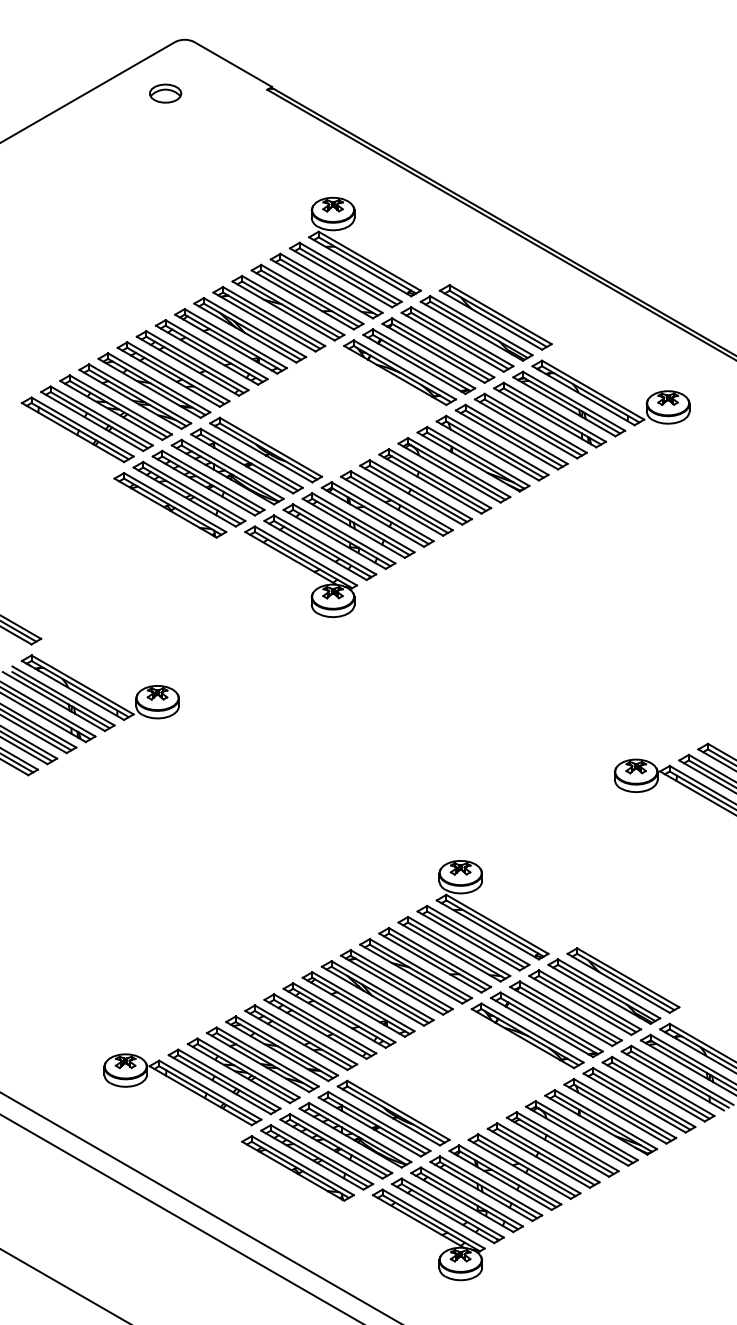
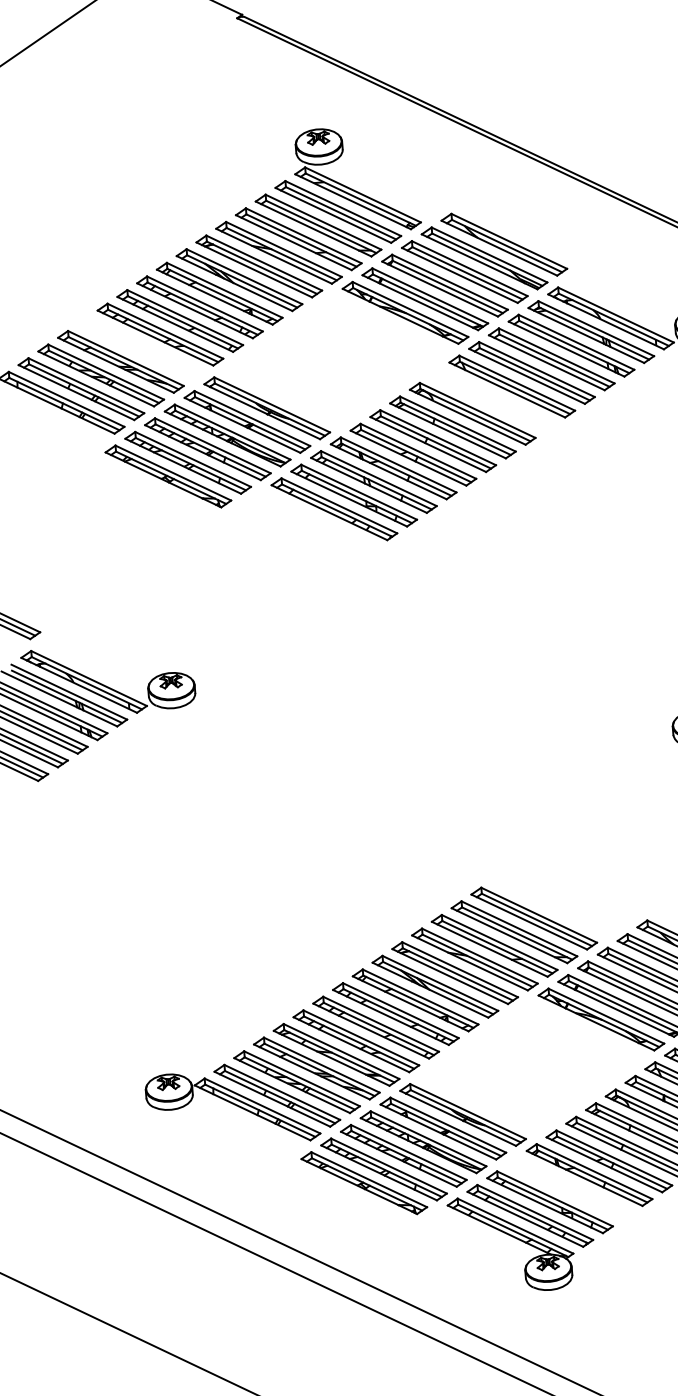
part: (165, 93) -> (127, 31), removed
part: (154, 385) -> (140, 348), removed
part: (473, 459) -> (492, 400), removed
part: (301, 571) -> (316, 536), removed
part: (489, 918) -> (549, 895), removed
part: (486, 1188) -> (570, 1188), removed

